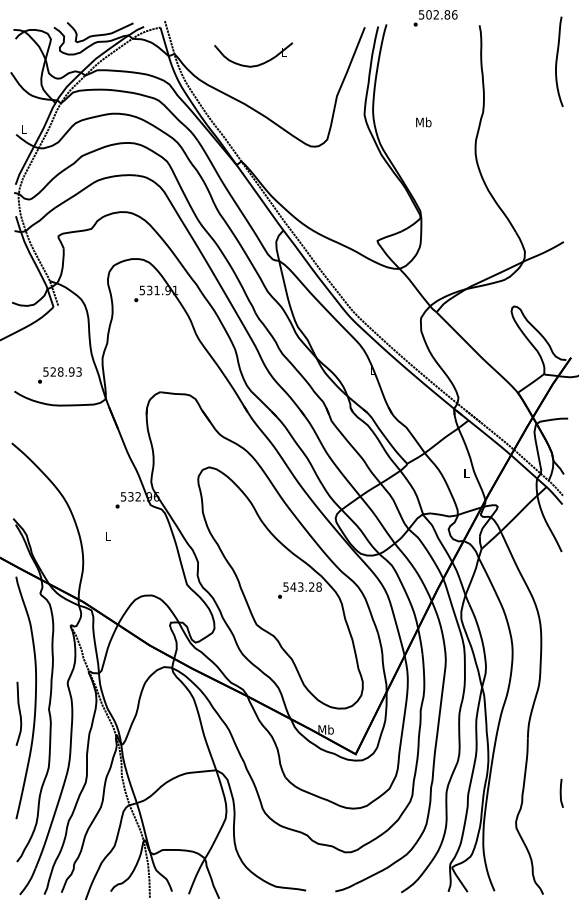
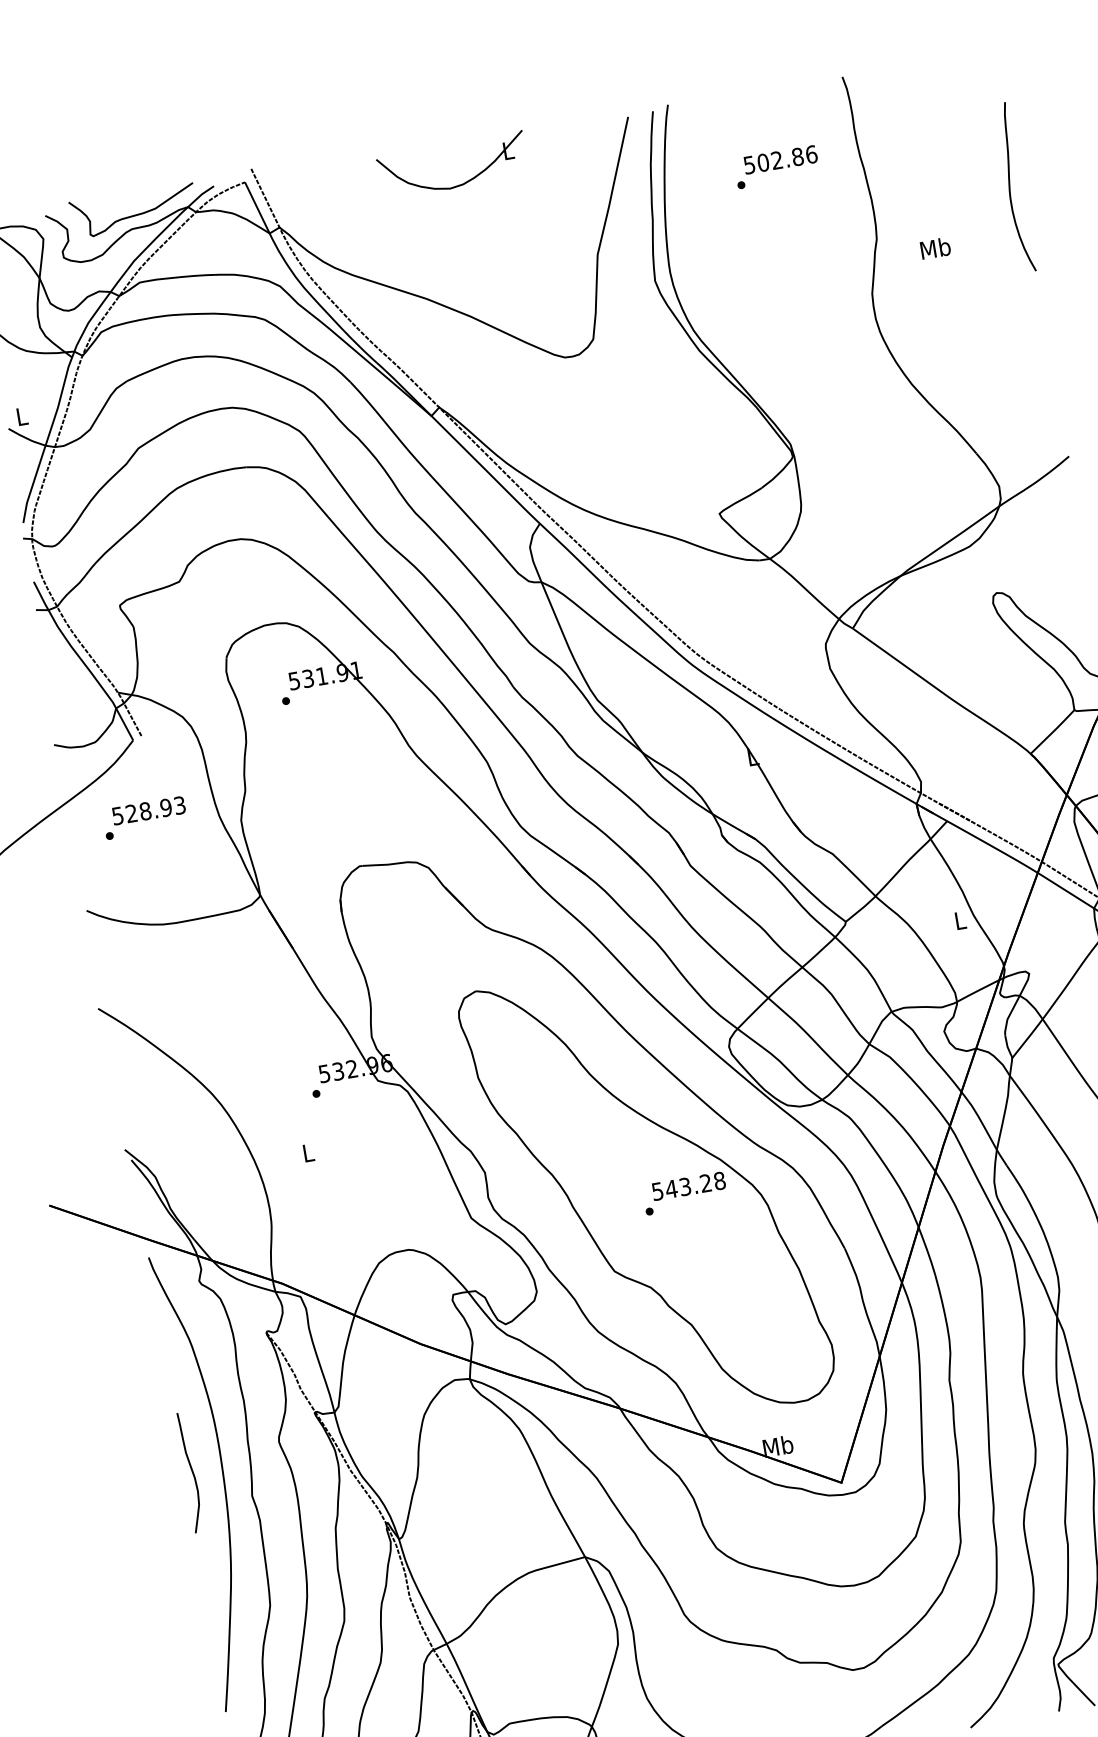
text: (435, 18) -> (776, 167), moved
curve: (557, 61) -> (1011, 187), moved
part: (257, 64) -> (462, 181), moved
text: (423, 122) -> (935, 248), moved
text: (59, 375) -> (144, 818), moved
curve: (19, 713) -> (191, 1471), moved

